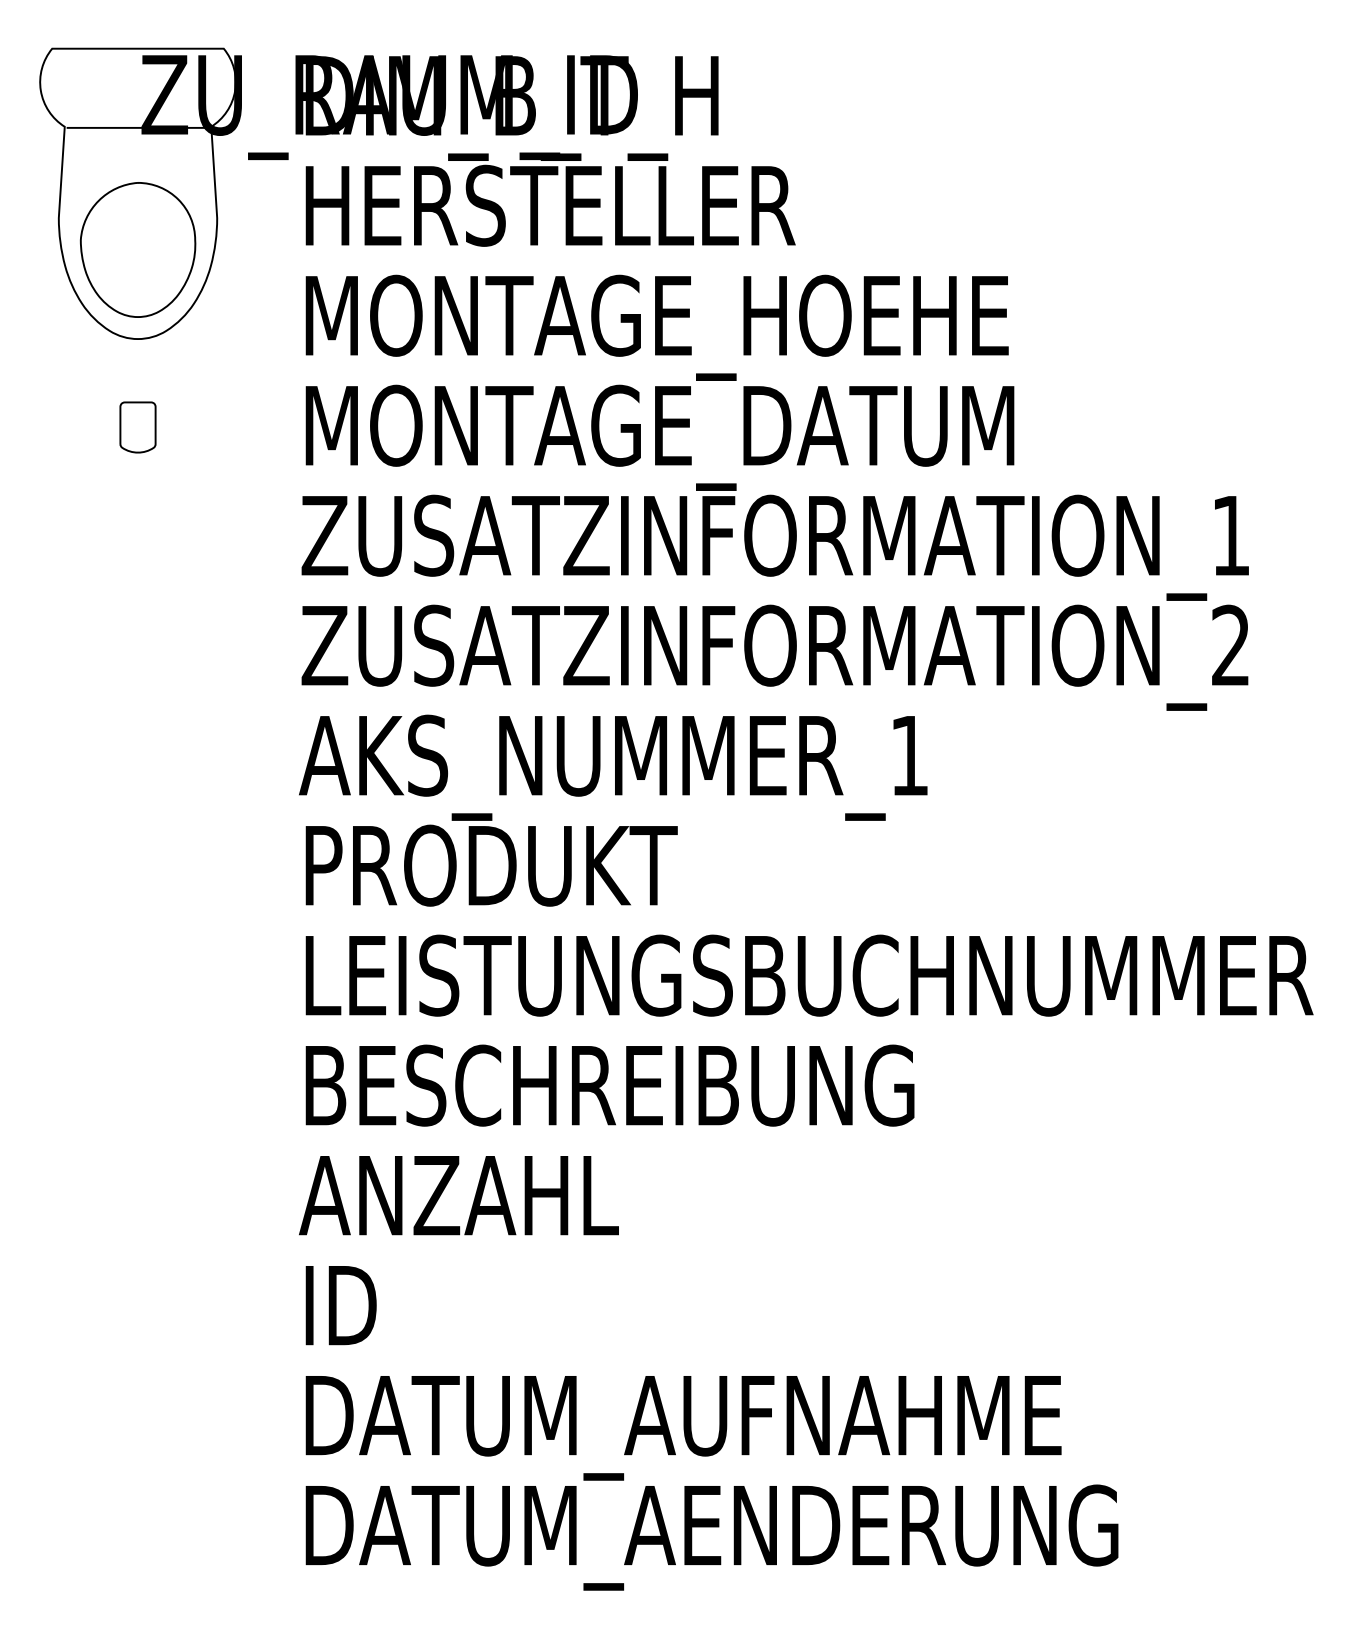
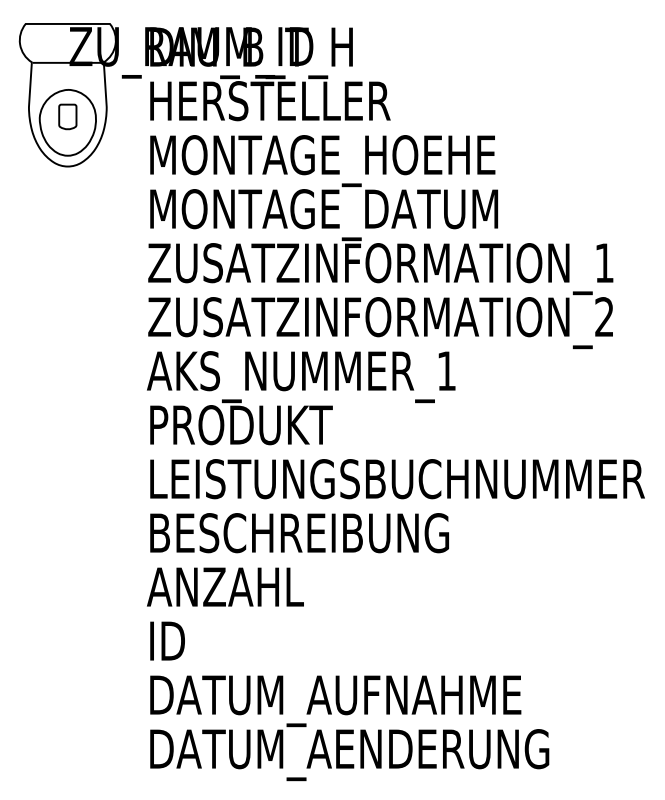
part: (137, 426) -> (67, 116), moved

